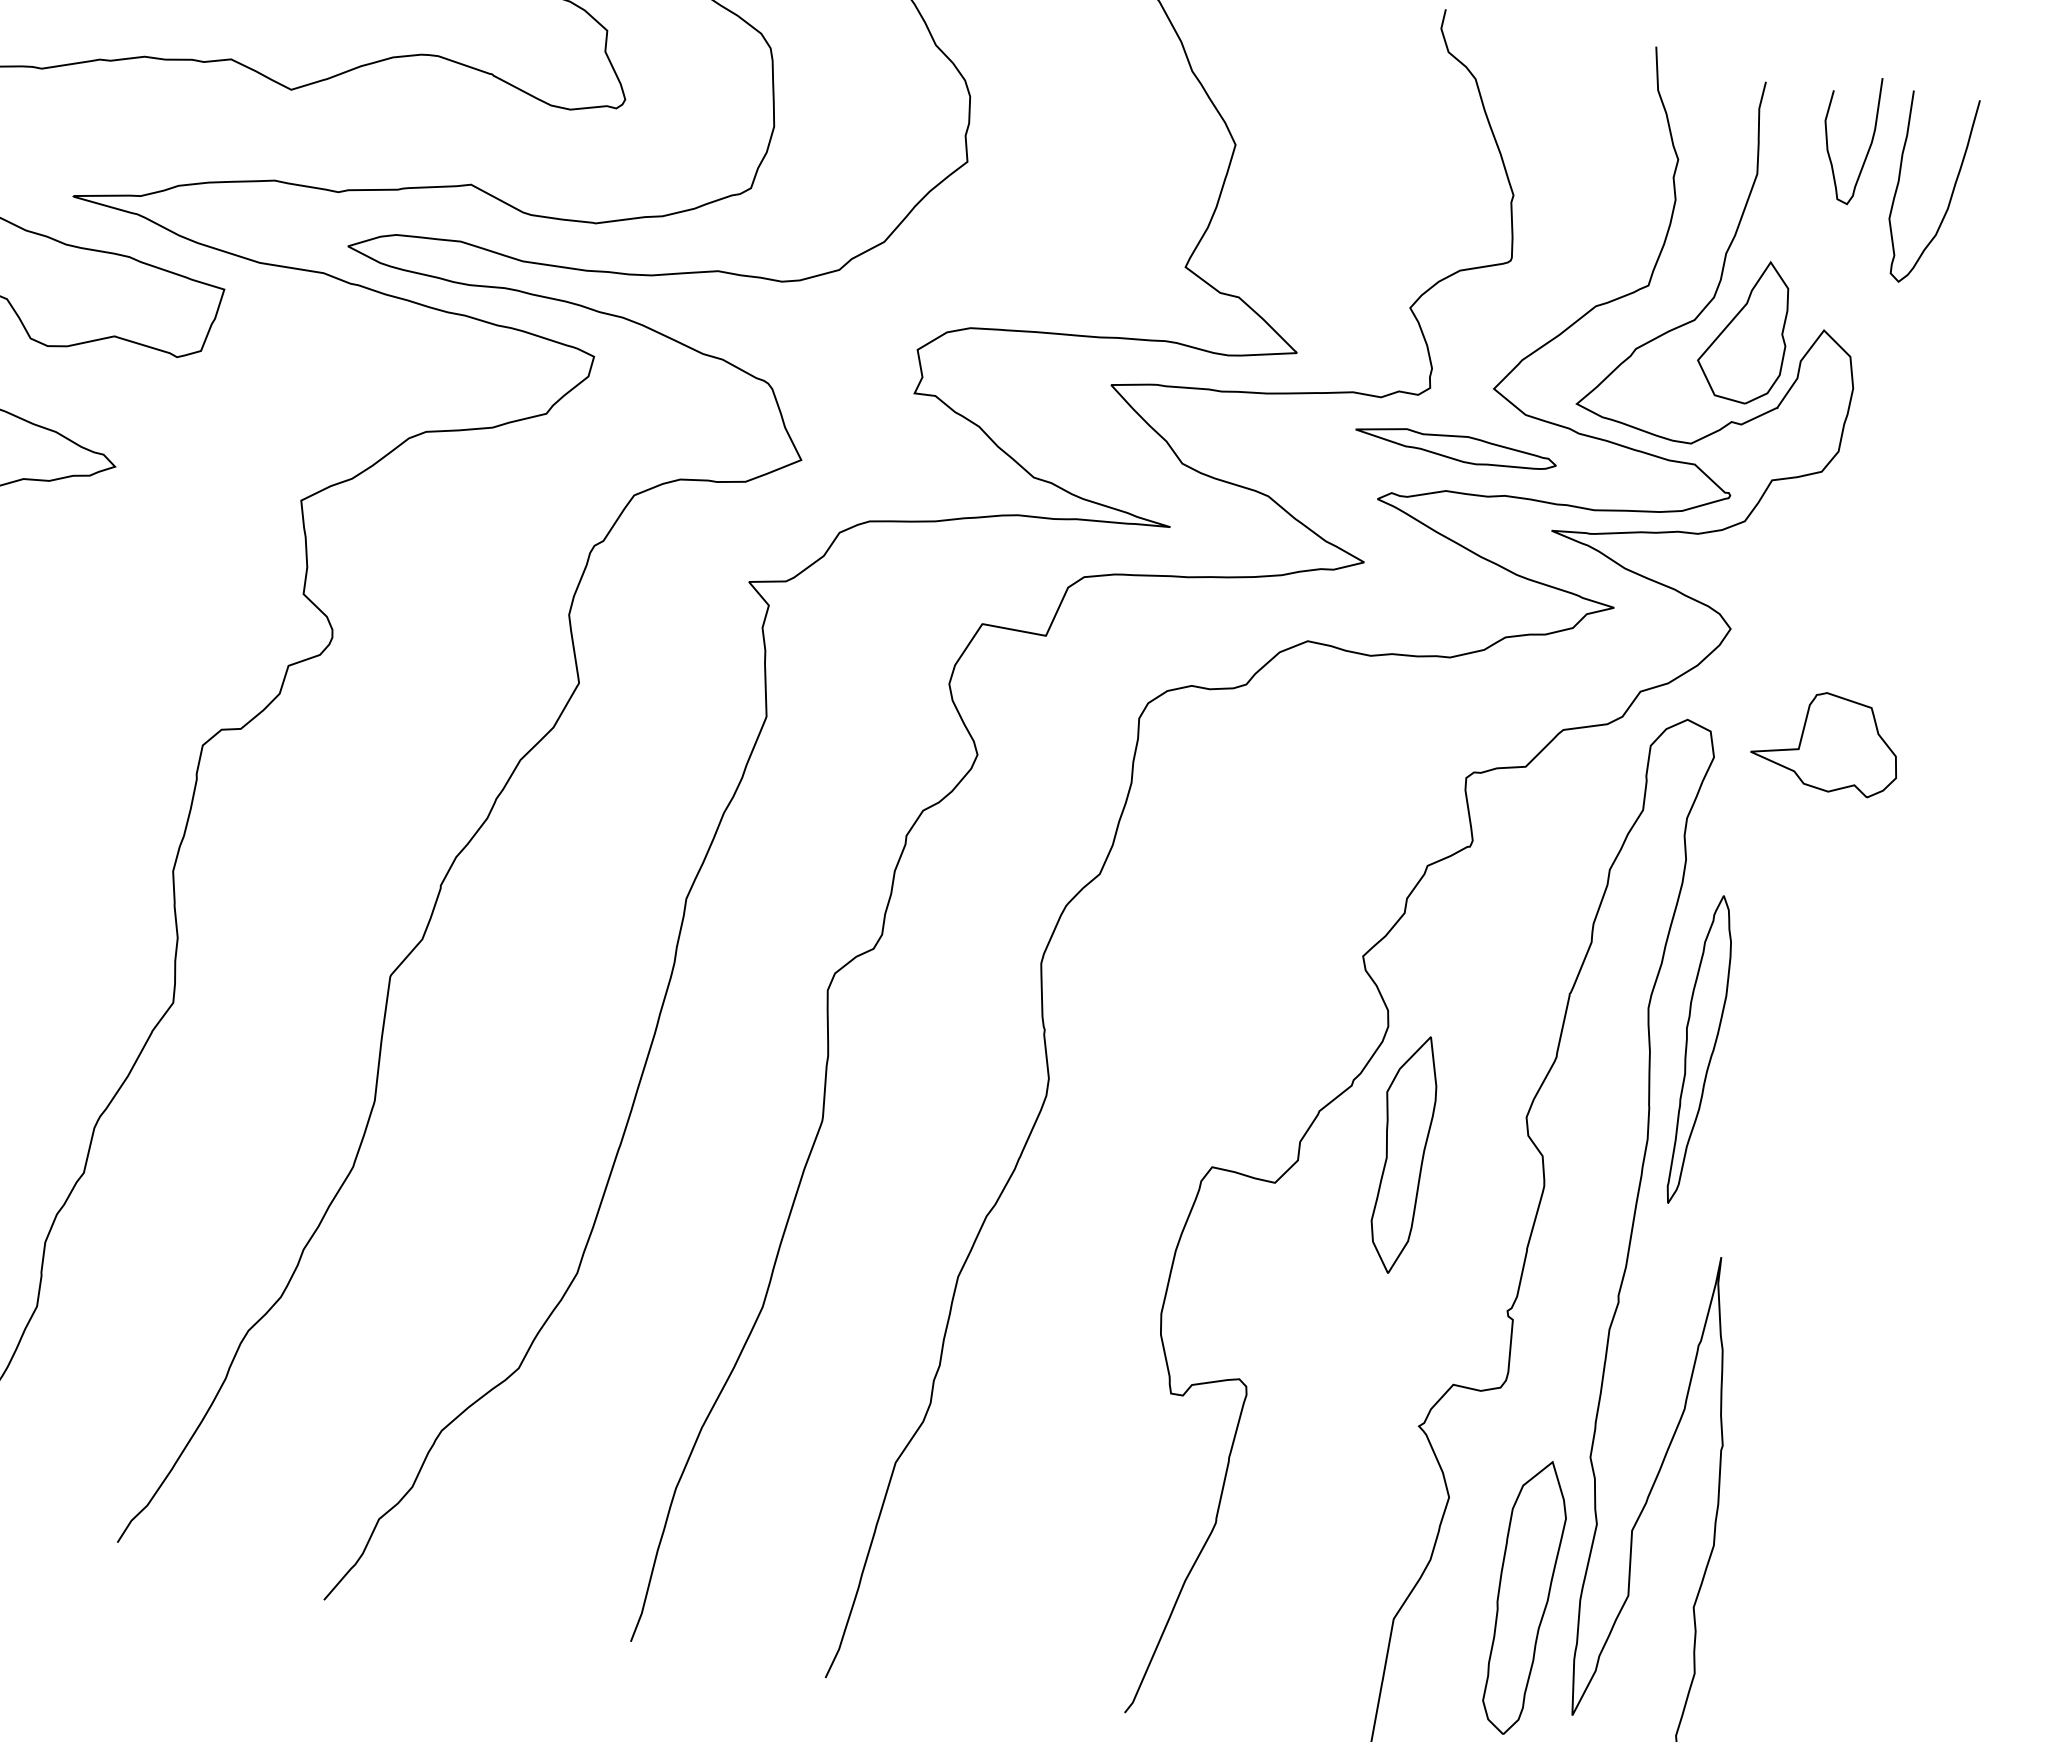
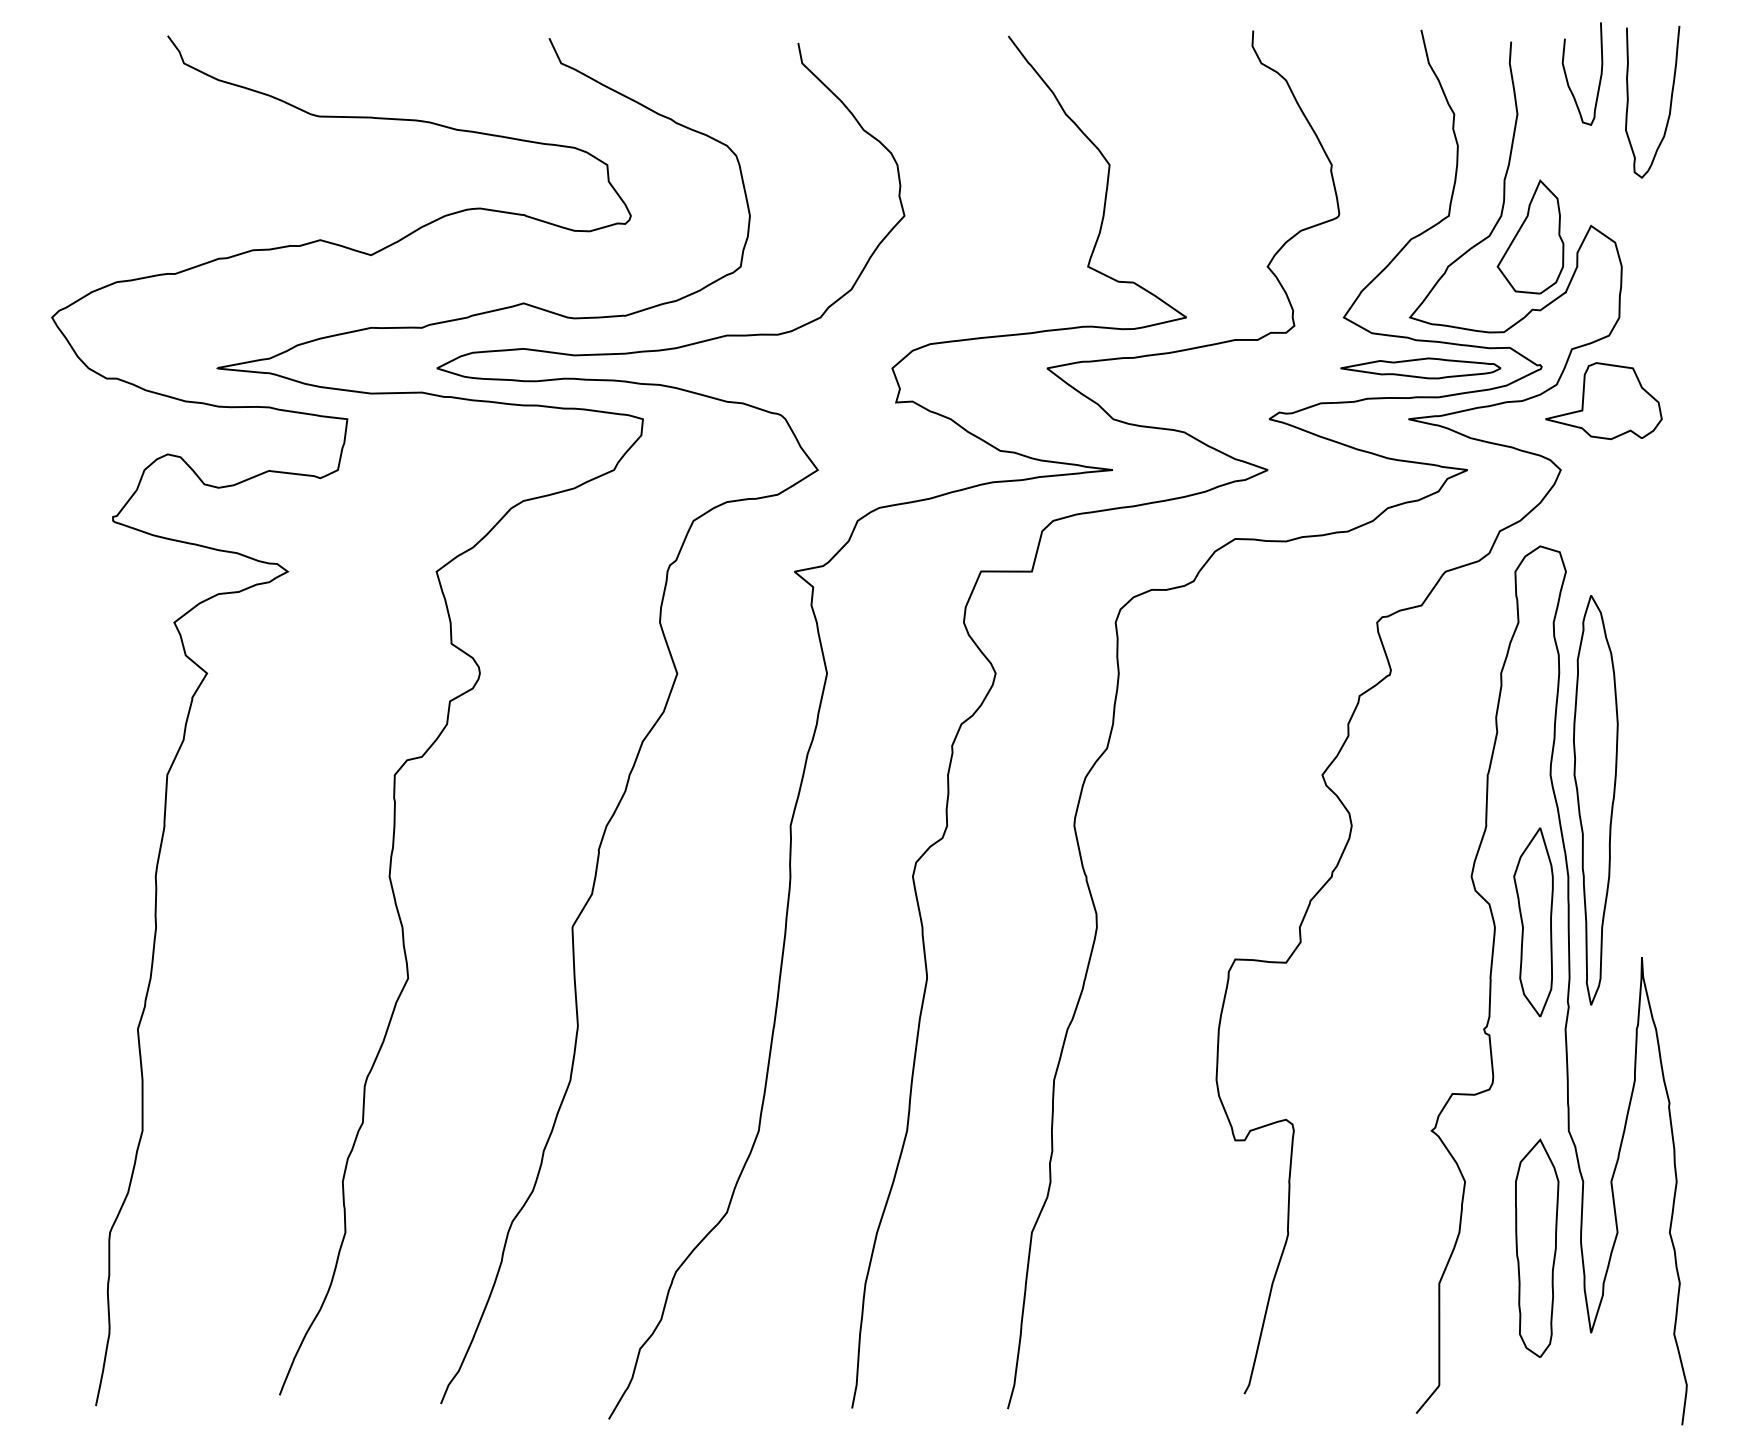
part: (1455, 447) -> (1420, 368), moved
part: (1827, 742) -> (1603, 401), moved
part: (1698, 1050) -> (1595, 800), size x1.67
part: (1401, 1153) -> (1533, 922), moved

